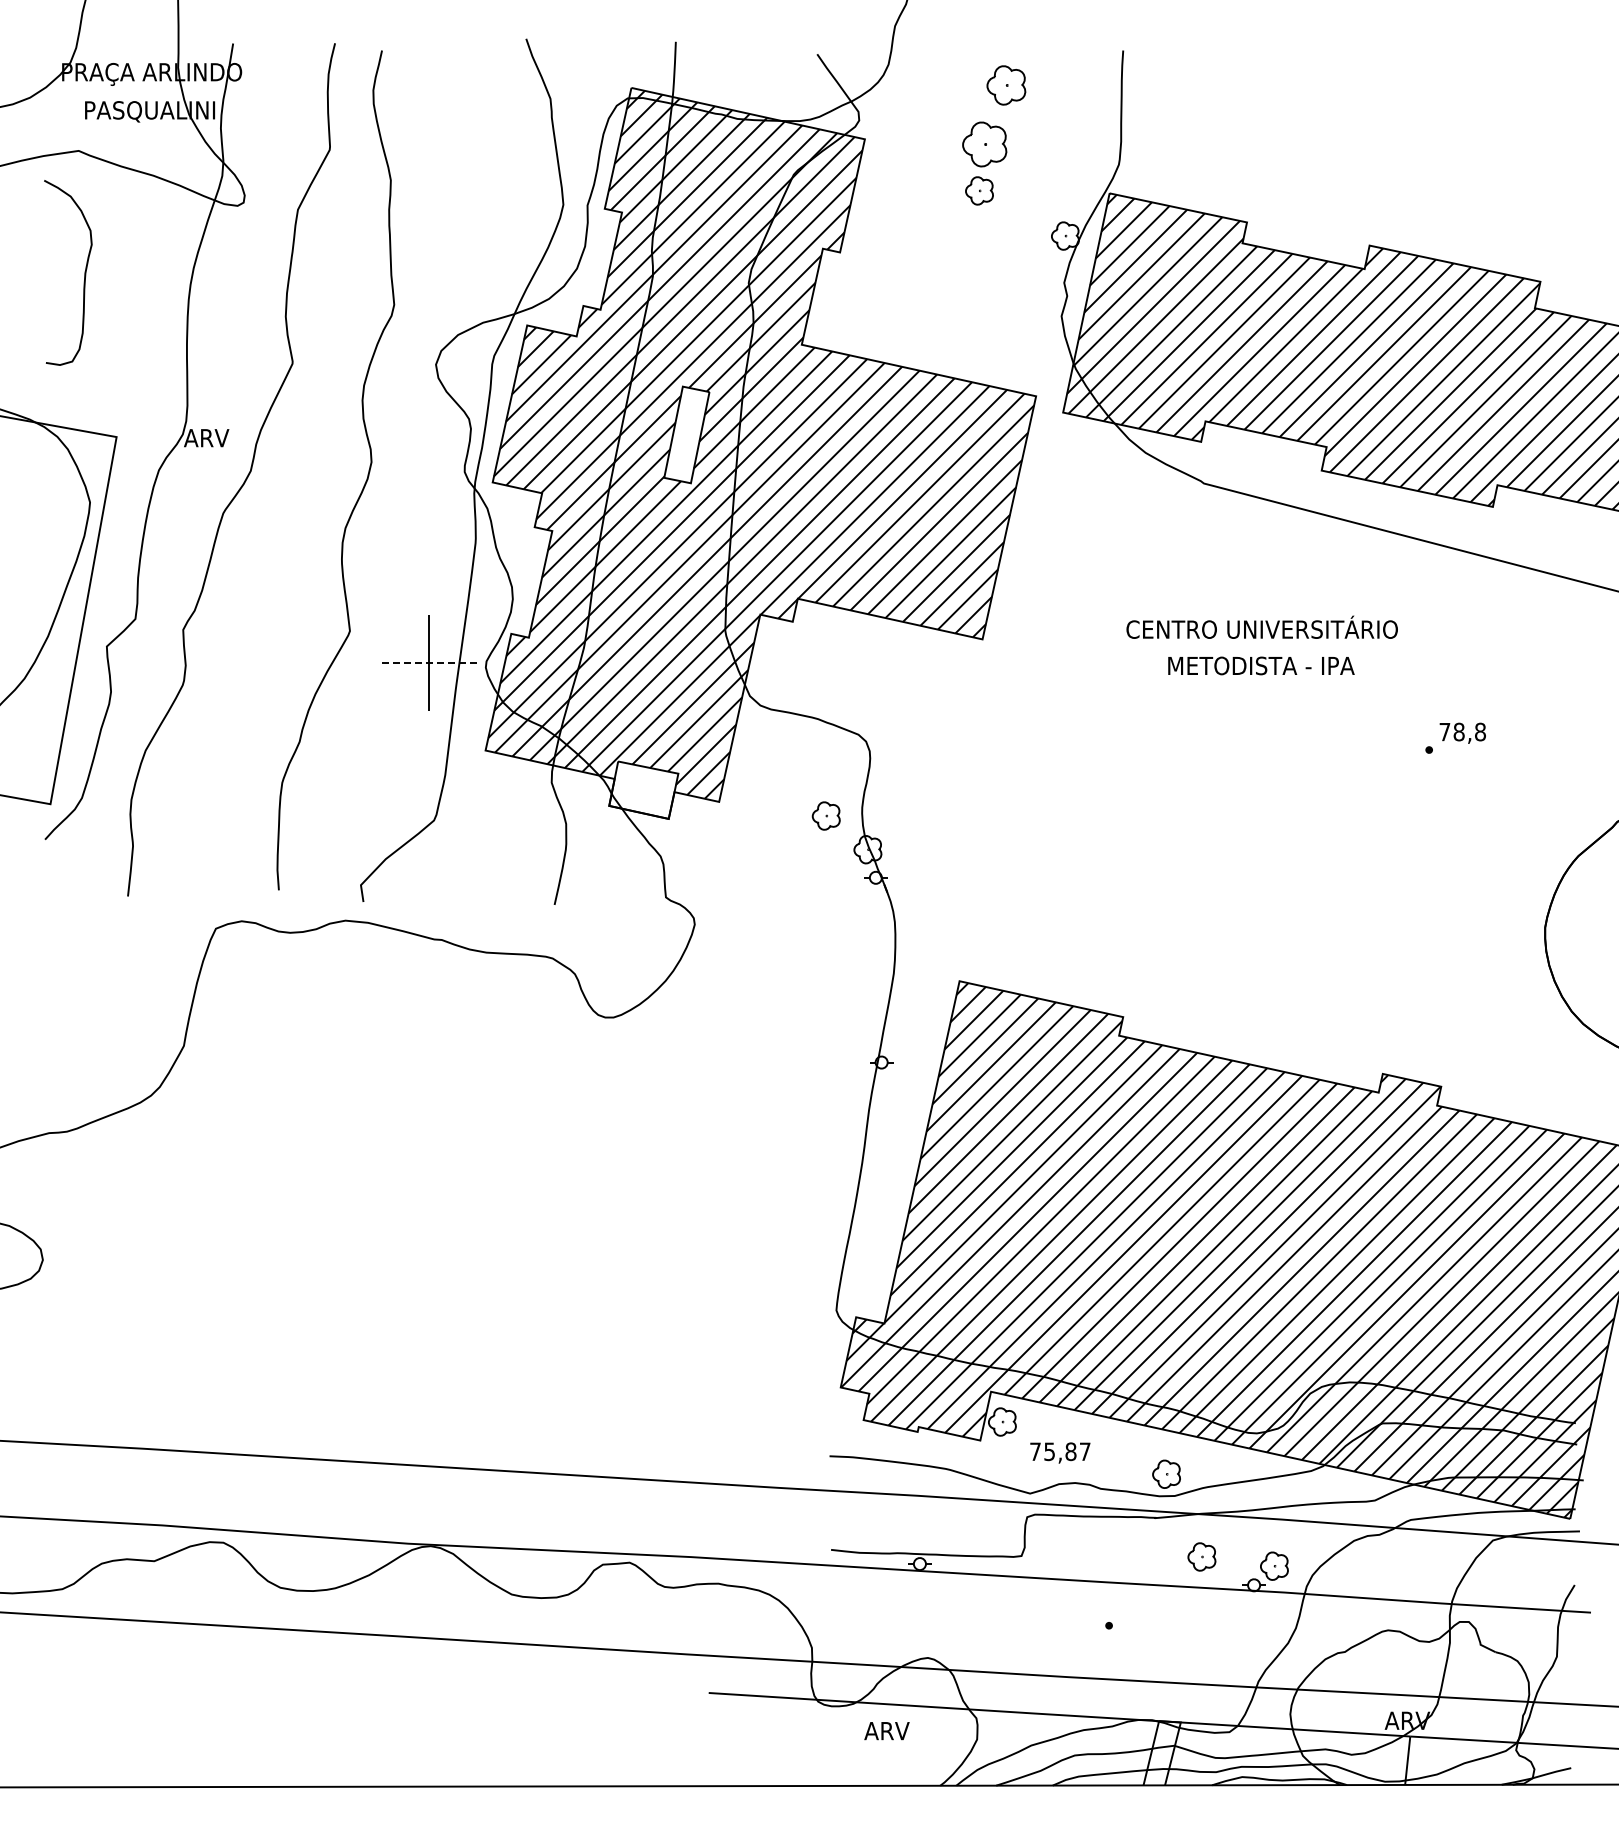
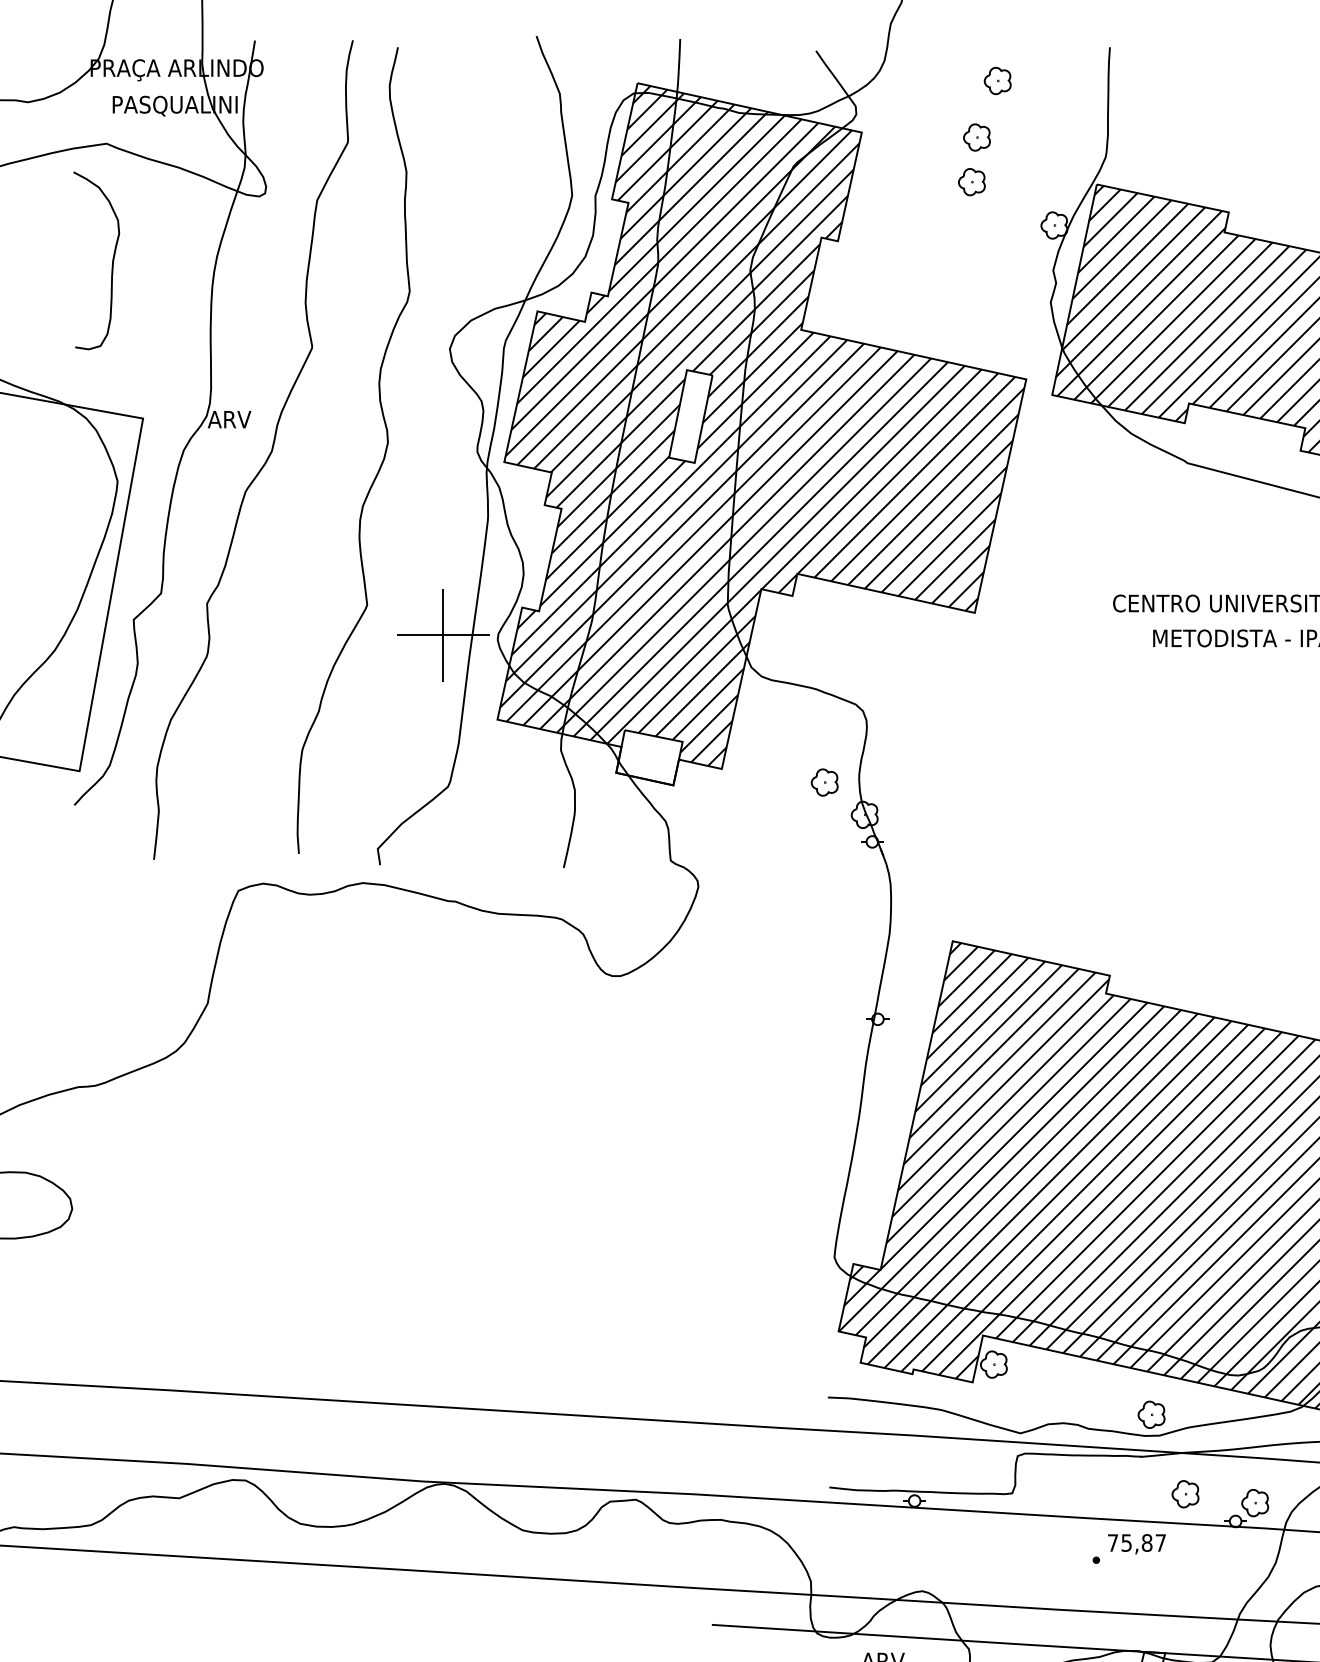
part: (1006, 85) -> (997, 80), size x0.71
part: (984, 144) -> (976, 137), size x0.62
line: (428, 662) -> (442, 635), dashed -> solid
text: (1060, 1452) -> (1137, 1543), moved

